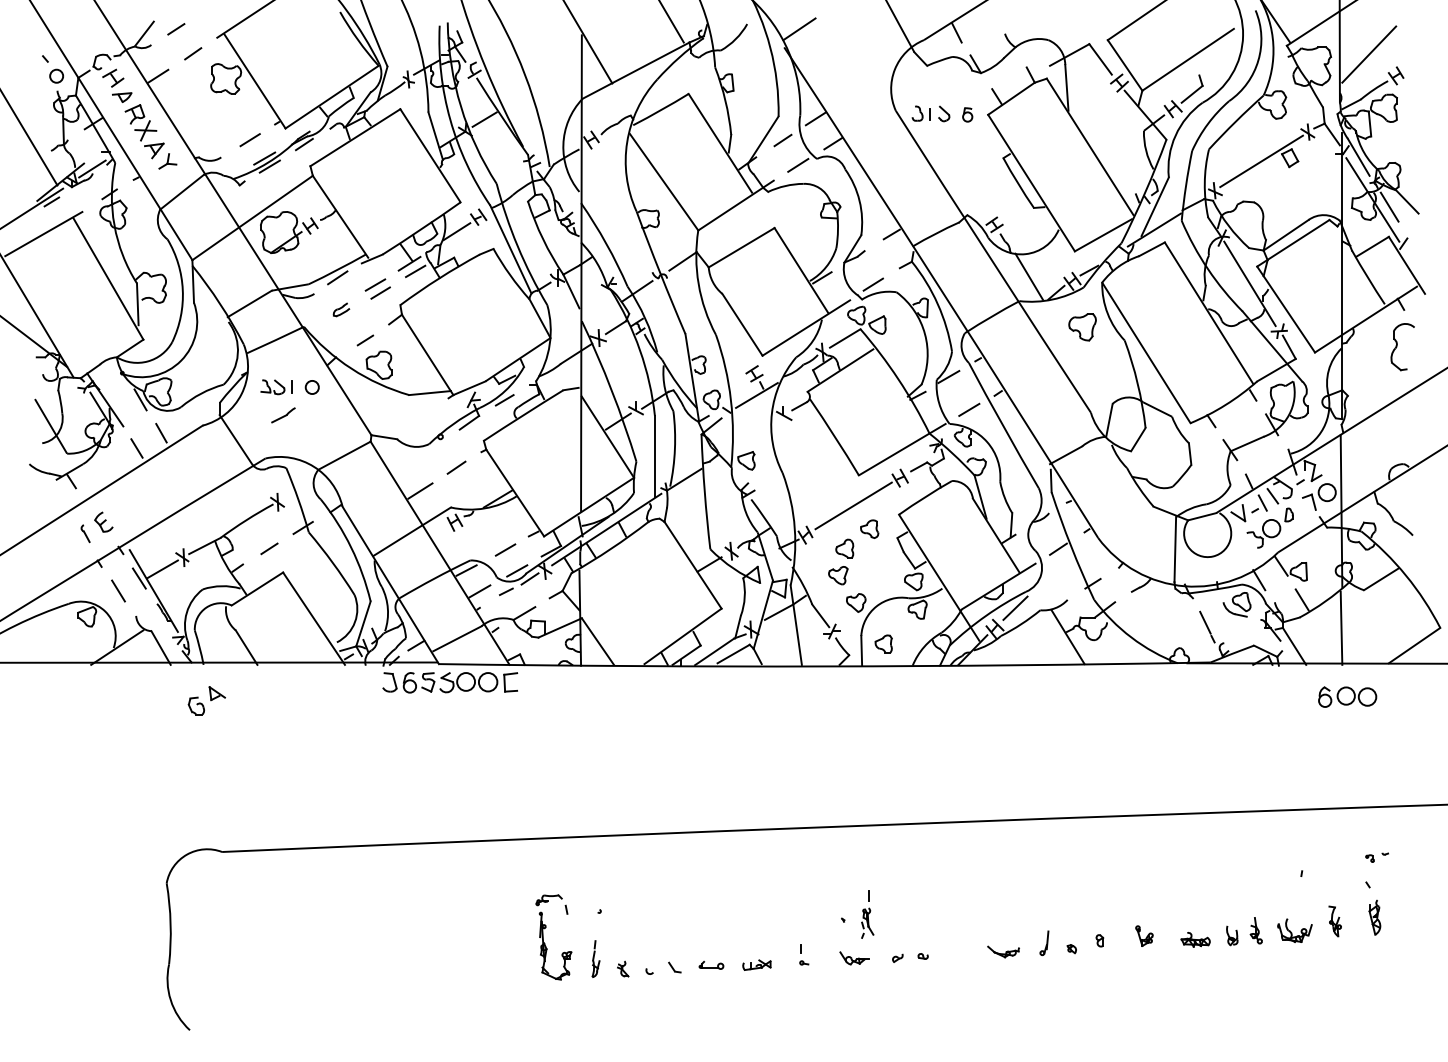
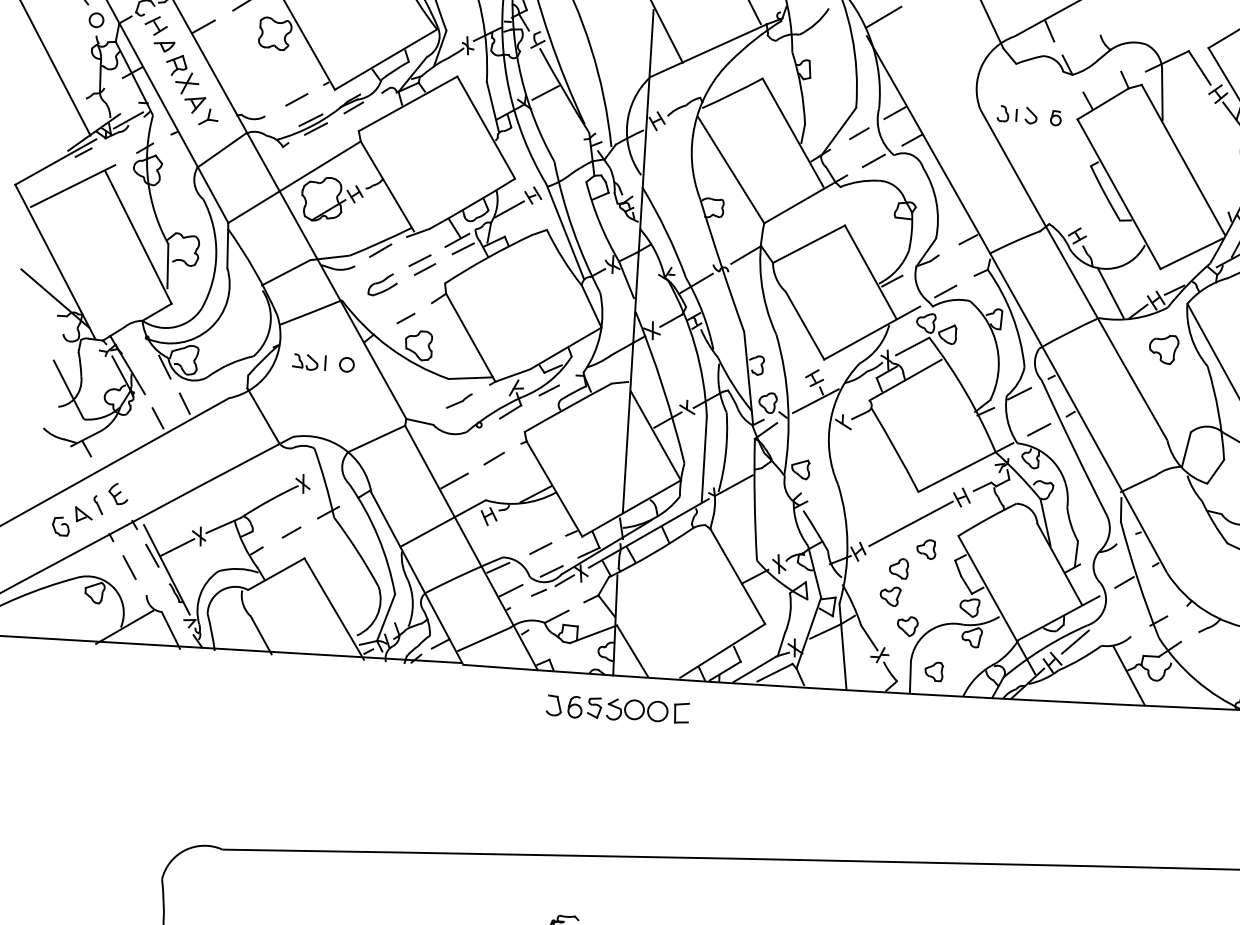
part: (341, 309) -> (382, 284), size x1.67
part: (283, 415) -> (459, 401), moved
part: (450, 682) -> (618, 709), moved
part: (206, 700) -> (71, 521), moved

